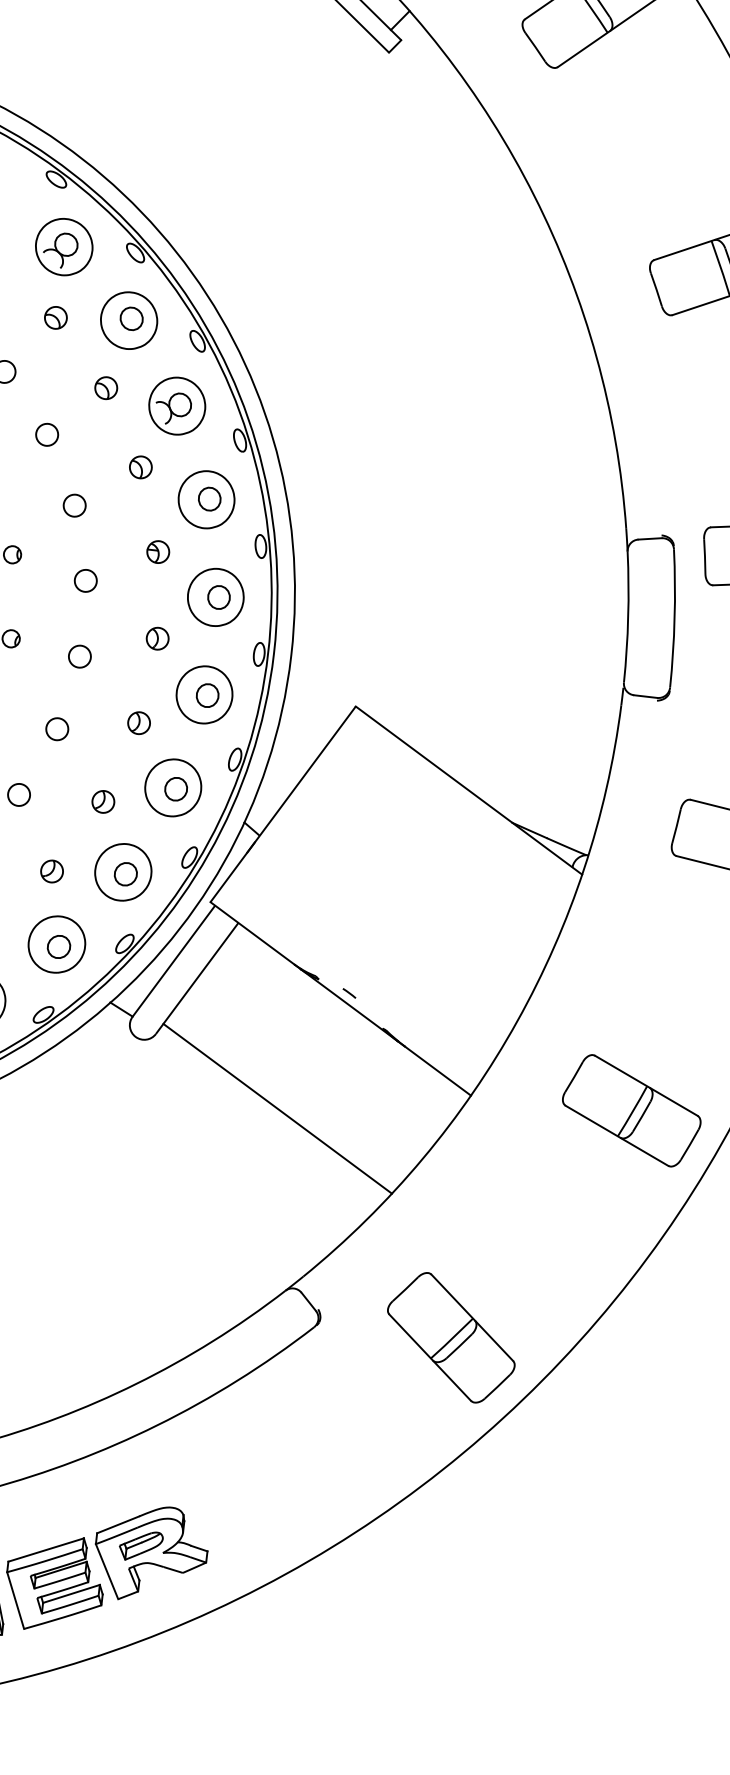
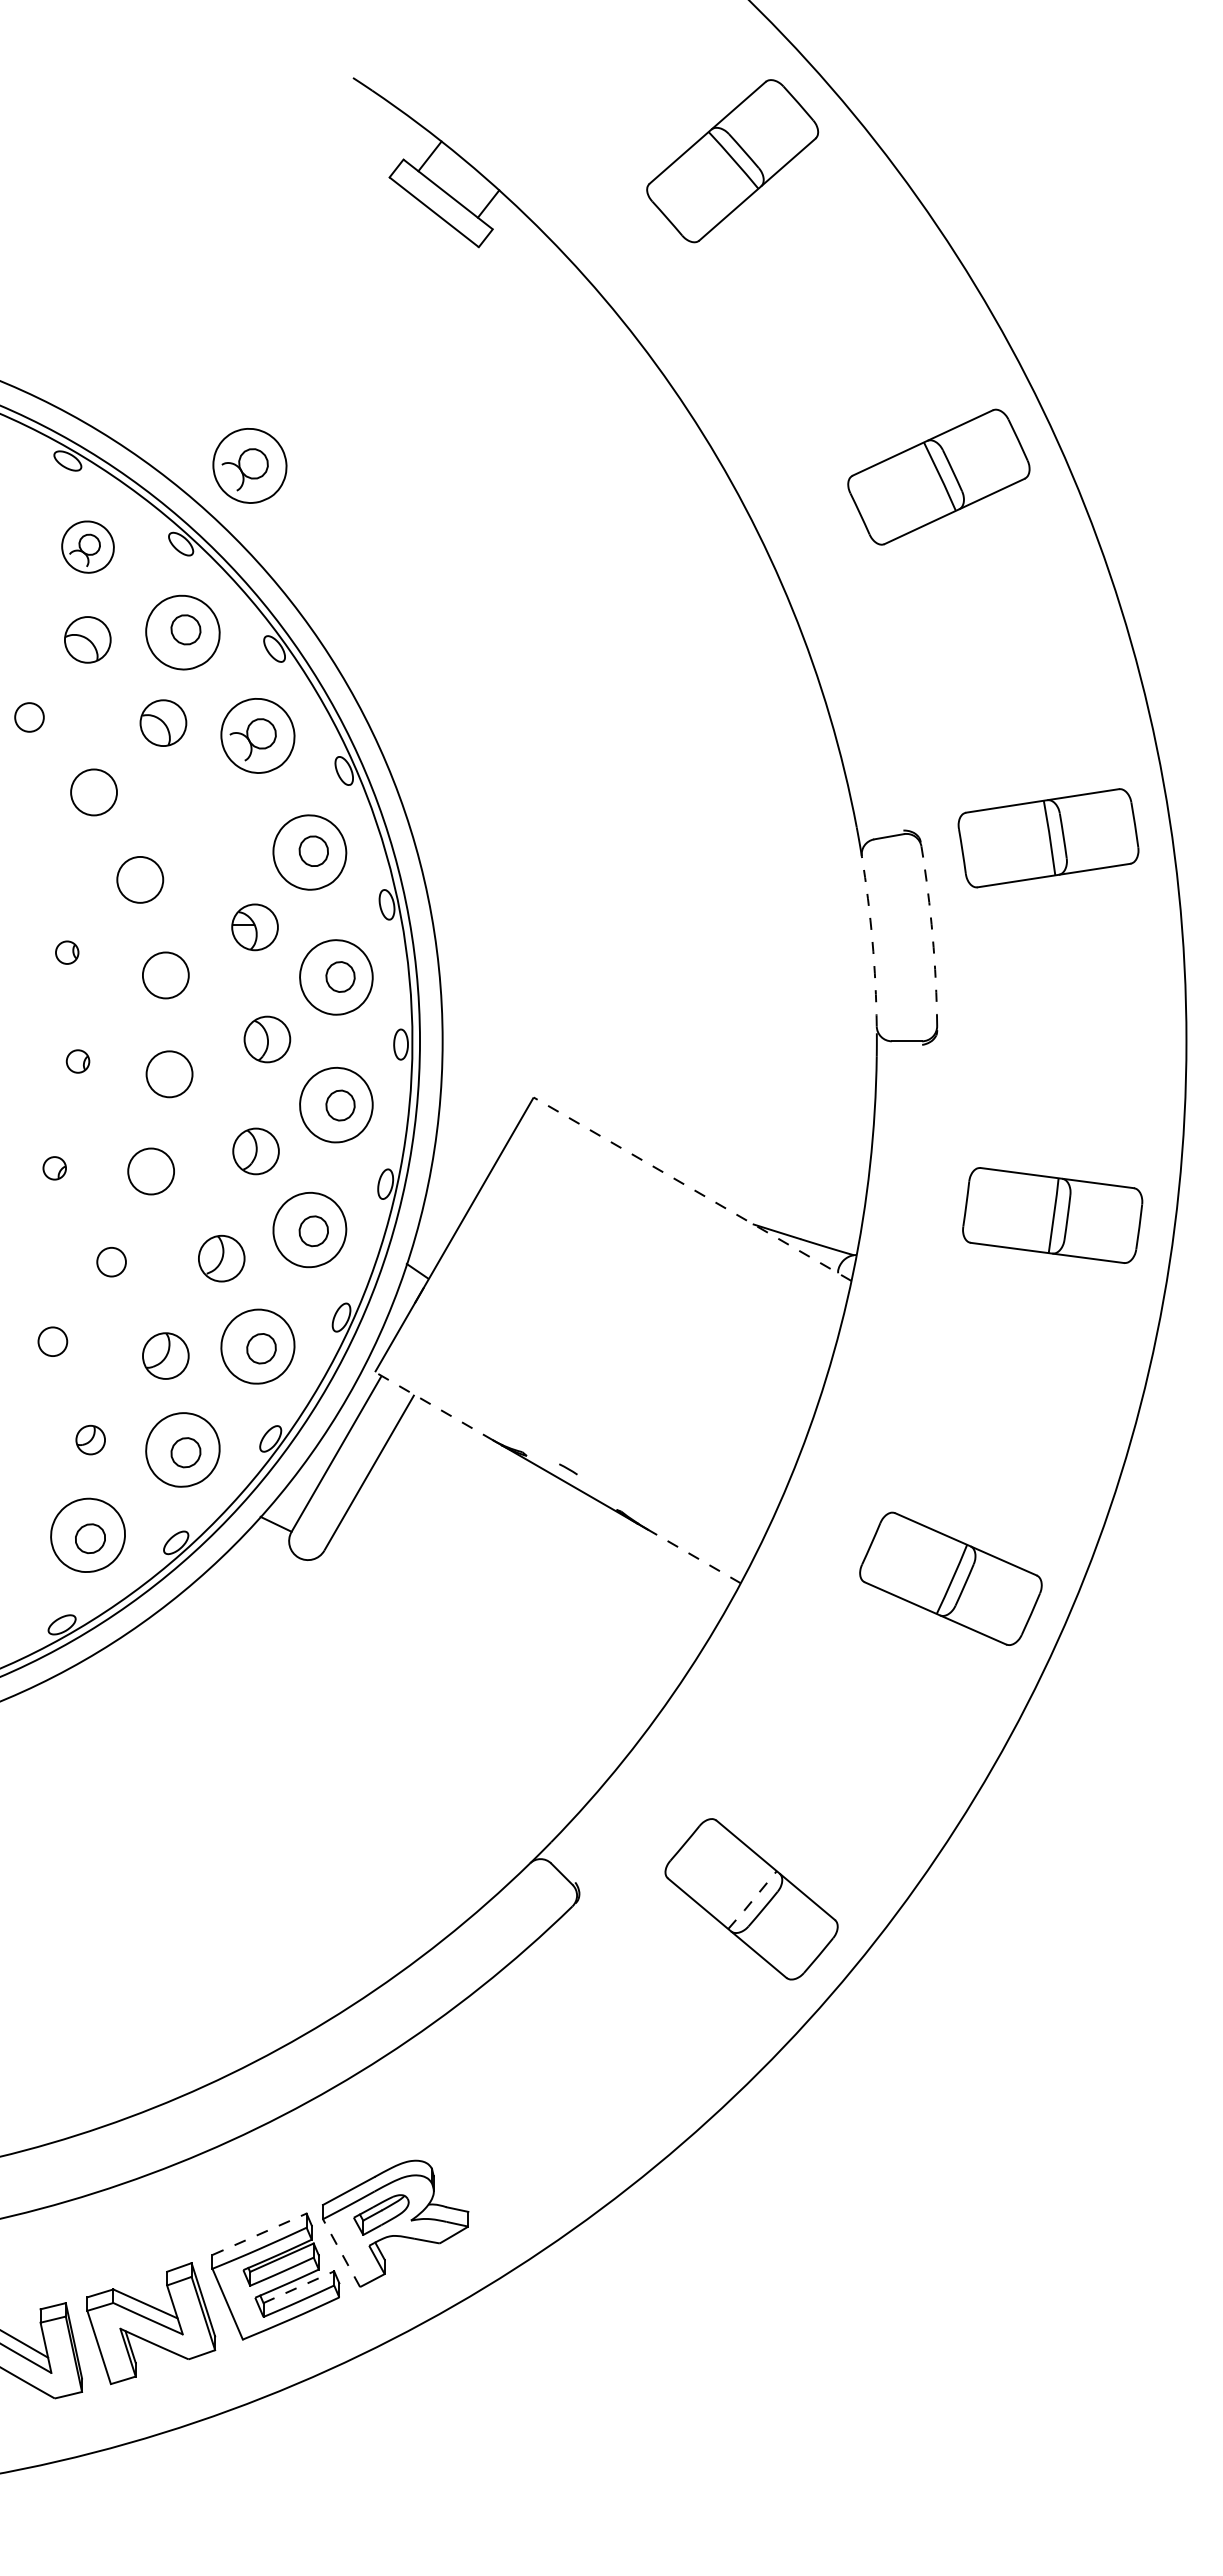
part: (194, 199) -> (249, 465), added
part: (63, 246) -> (87, 546), size x0.7
part: (55, 317) -> (87, 639), size x1.6
part: (106, 388) -> (163, 723), size x1.6
circle: (46, 434) -> (93, 792), size x1.6
part: (140, 467) -> (219, 820), removed
circle: (74, 505) -> (139, 879), size x1.6
part: (158, 552) -> (255, 927), size x1.6
circle: (85, 580) -> (165, 975), size x1.6
arc: (628, 617) -> (872, 941), solid -> dashed
arc: (674, 618) -> (932, 936), solid -> dashed
part: (157, 638) -> (267, 1039), size x1.6
circle: (79, 656) -> (169, 1073), size x1.6
part: (138, 723) -> (255, 1151), size x1.6
circle: (56, 729) -> (150, 1171), size x1.6
line: (468, 790) -> (692, 1189), solid -> dashed
part: (103, 801) -> (221, 1258), size x1.6
part: (51, 871) -> (165, 1356), size x1.6
line: (252, 933) -> (433, 1406), solid -> dashed
line: (438, 1071) -> (694, 1556), solid -> dashed
line: (277, 1108) -> (492, 1628), removed
line: (451, 1338) -> (752, 1900), solid -> dashed
line: (46, 1550) -> (260, 2234), solid -> dashed
line: (107, 1571) -> (341, 2253), solid -> dashed
line: (71, 1594) -> (298, 2287), solid -> dashed

